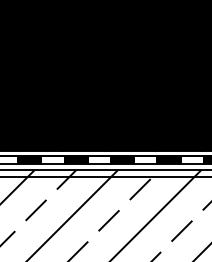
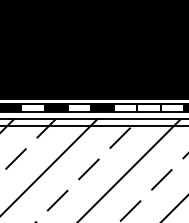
fill: (168, 159) -> (148, 108), removed

